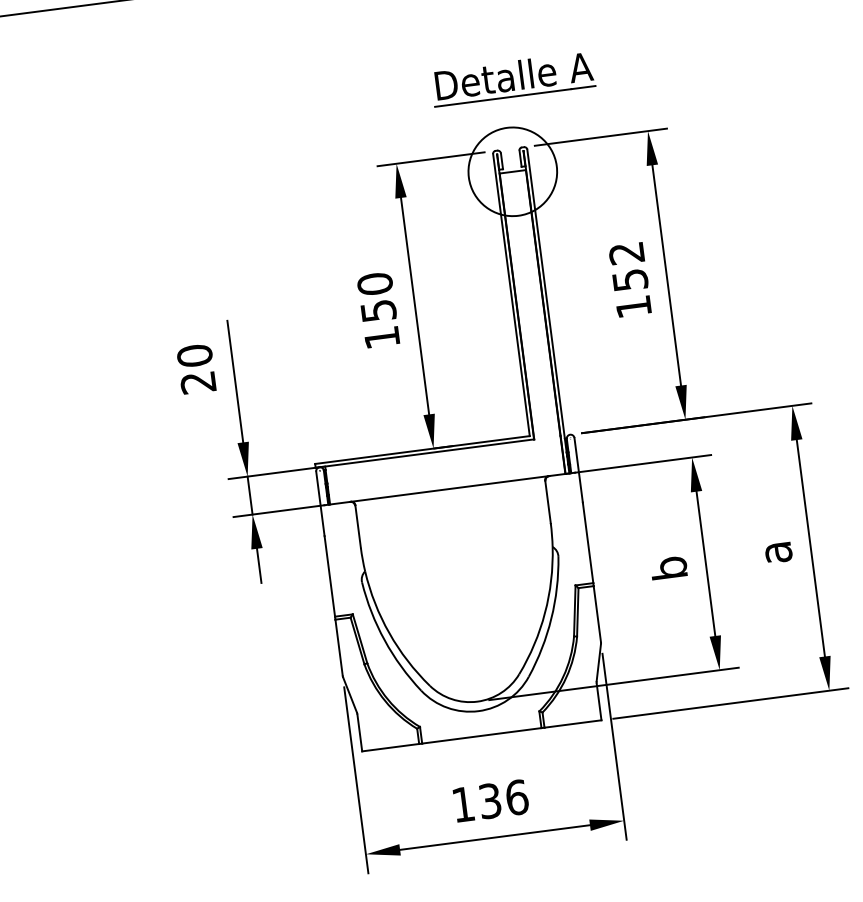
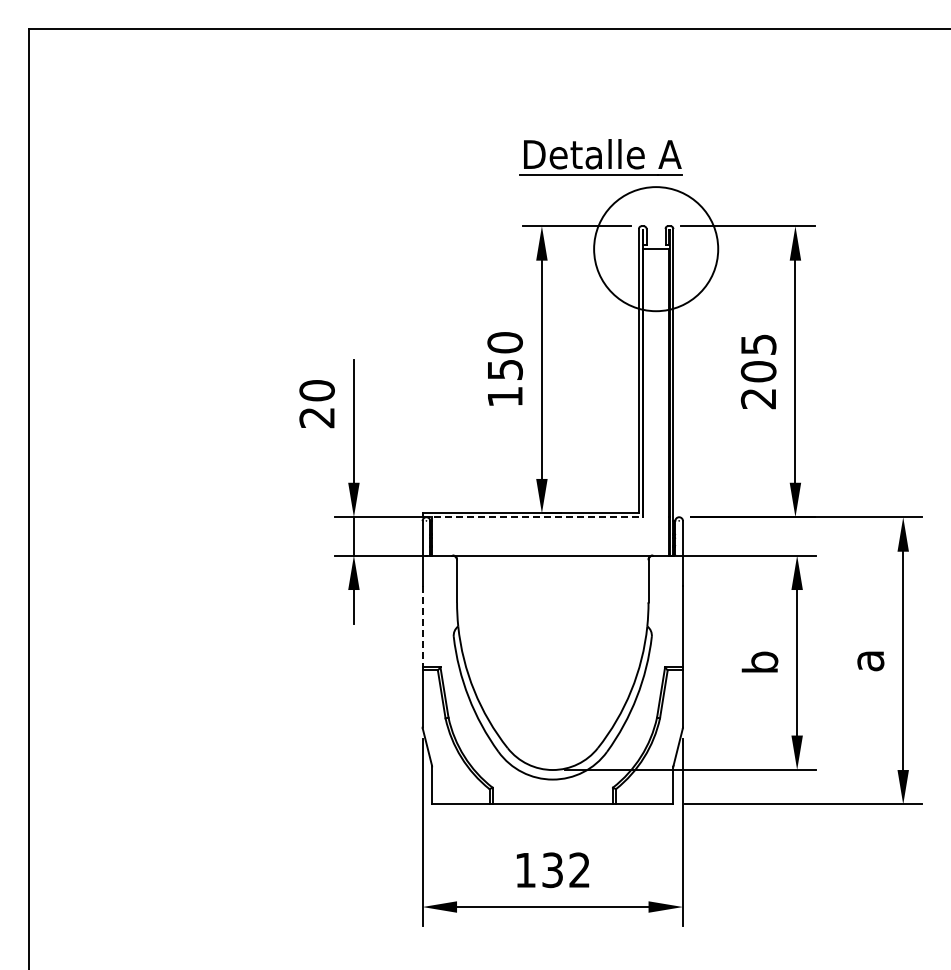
part: (512, 79) -> (600, 157), moved
circle: (512, 171) -> (655, 248), size x1.4
text: (630, 279) -> (758, 371), 152 -> 205
line: (425, 453) -> (533, 517), solid -> dashed
line: (329, 576) -> (422, 626), solid -> dashed
text: (516, 797) -> (579, 870), 136 -> 132

